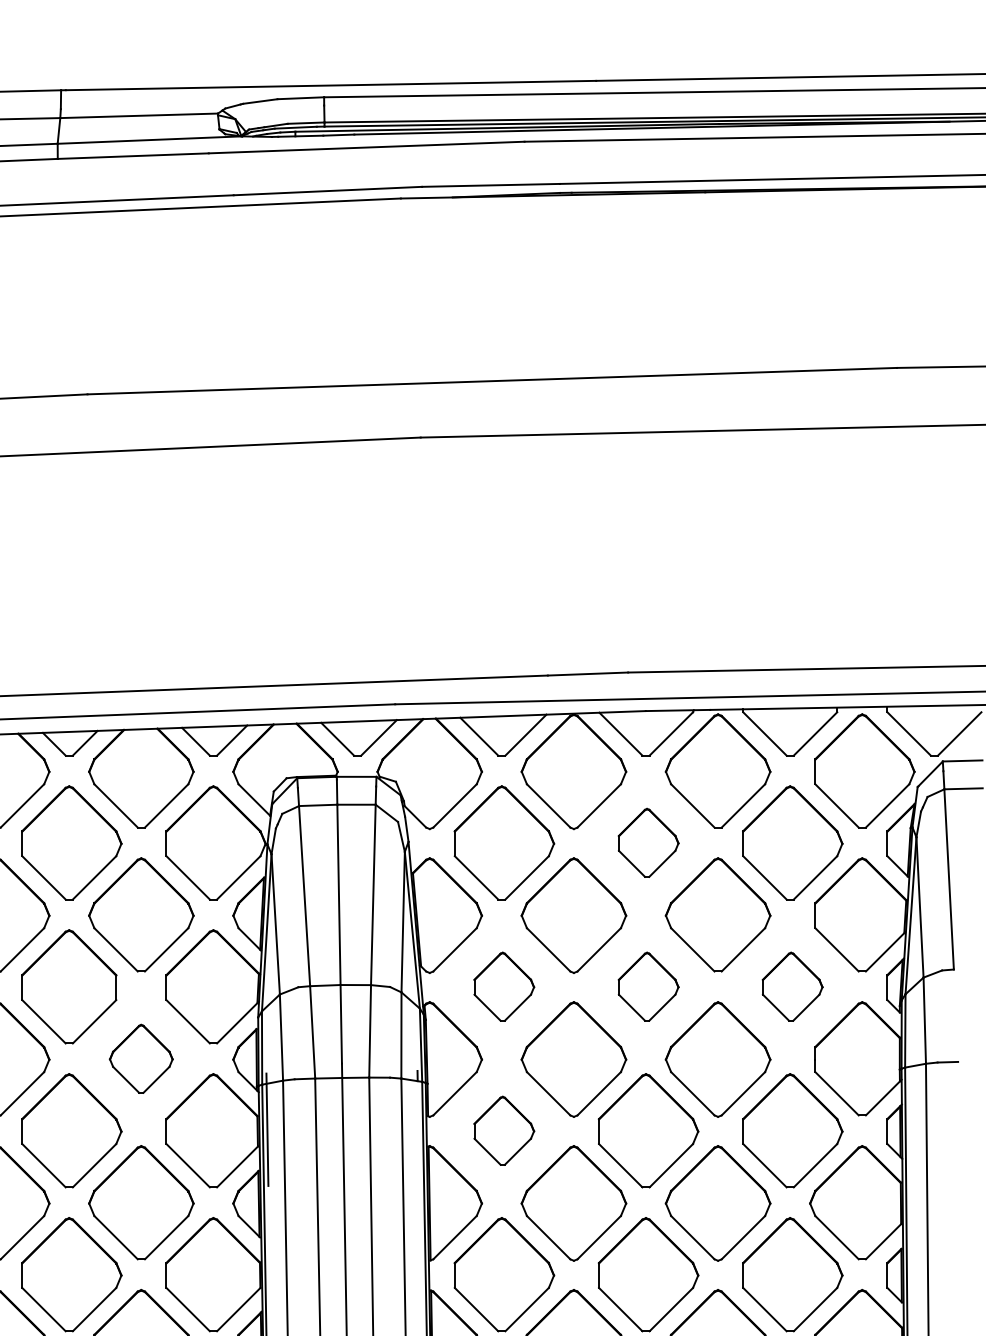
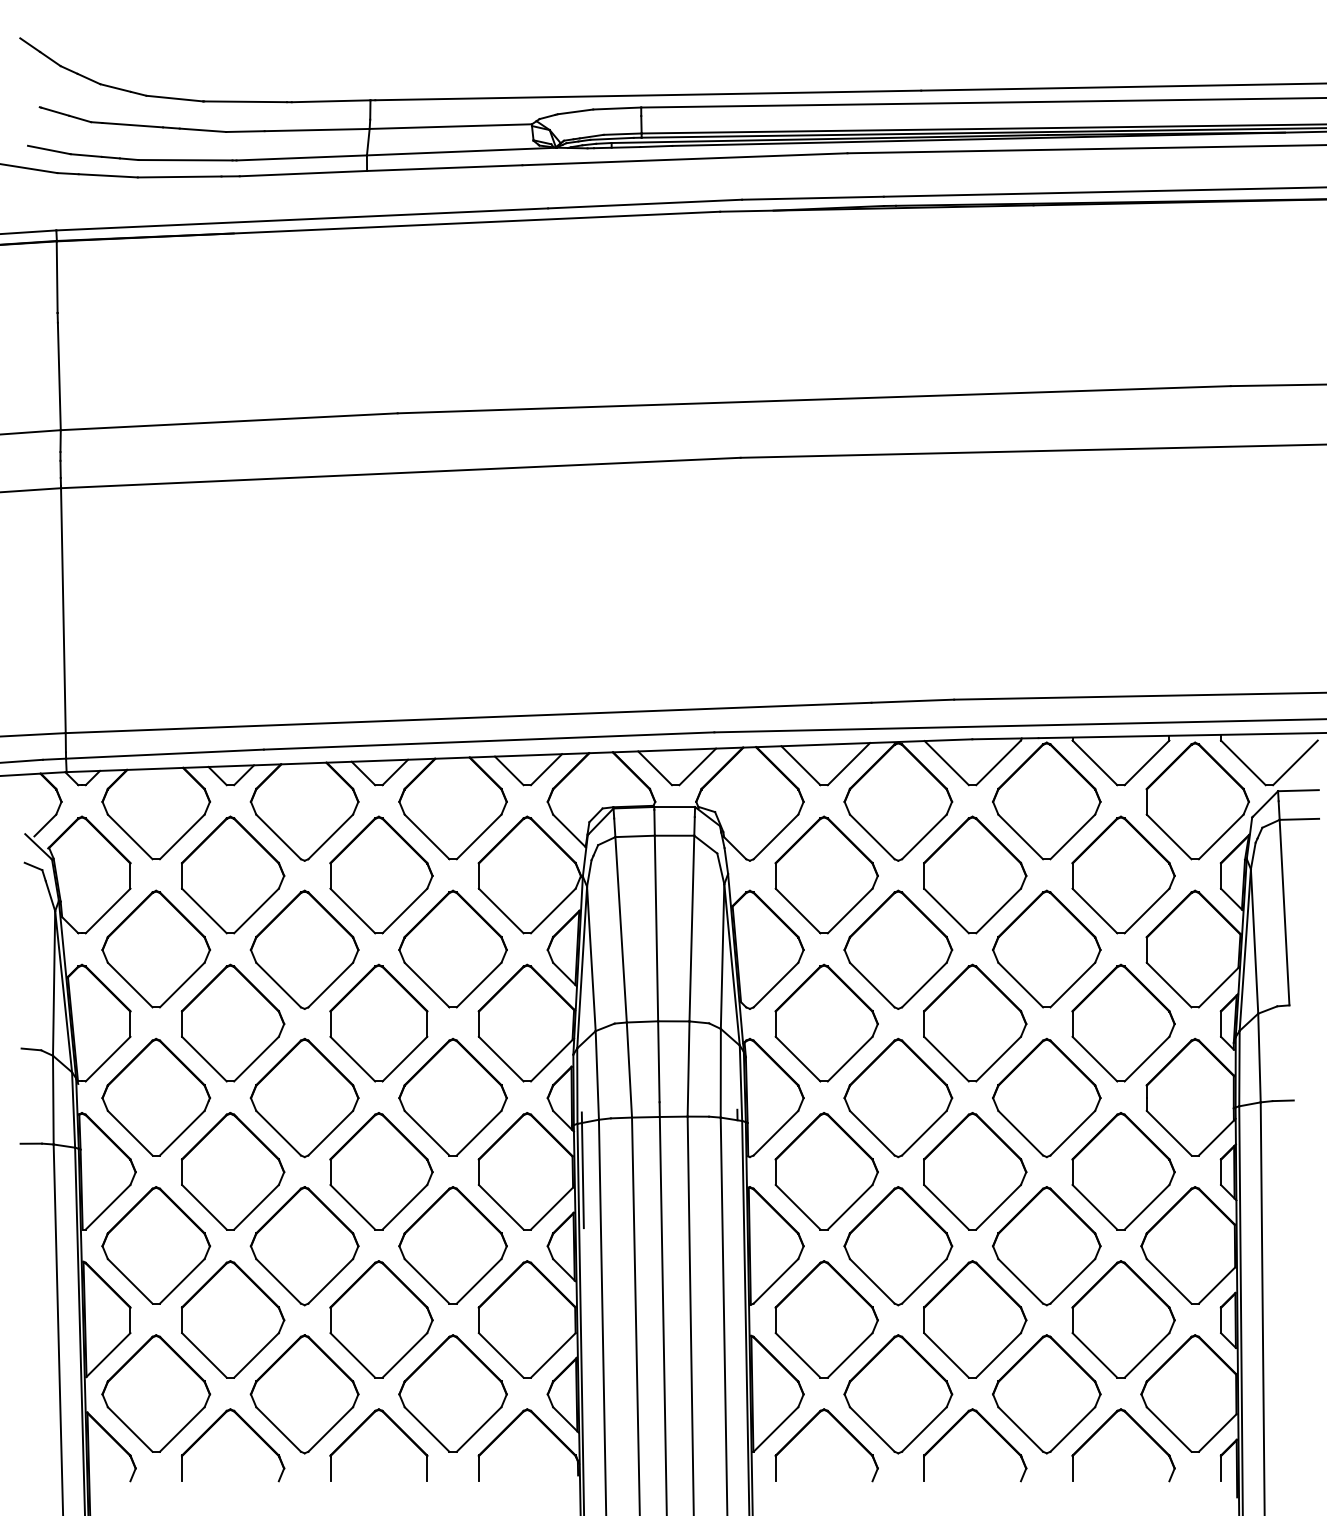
part: (648, 842) -> (975, 874), size x1.67
part: (504, 986) -> (826, 1022), size x1.67
part: (648, 986) -> (975, 1022), size x1.67
part: (792, 986) -> (1123, 1022), size x1.67
part: (140, 1059) -> (452, 1097), size x1.67
part: (504, 1130) -> (826, 1171), size x1.67

